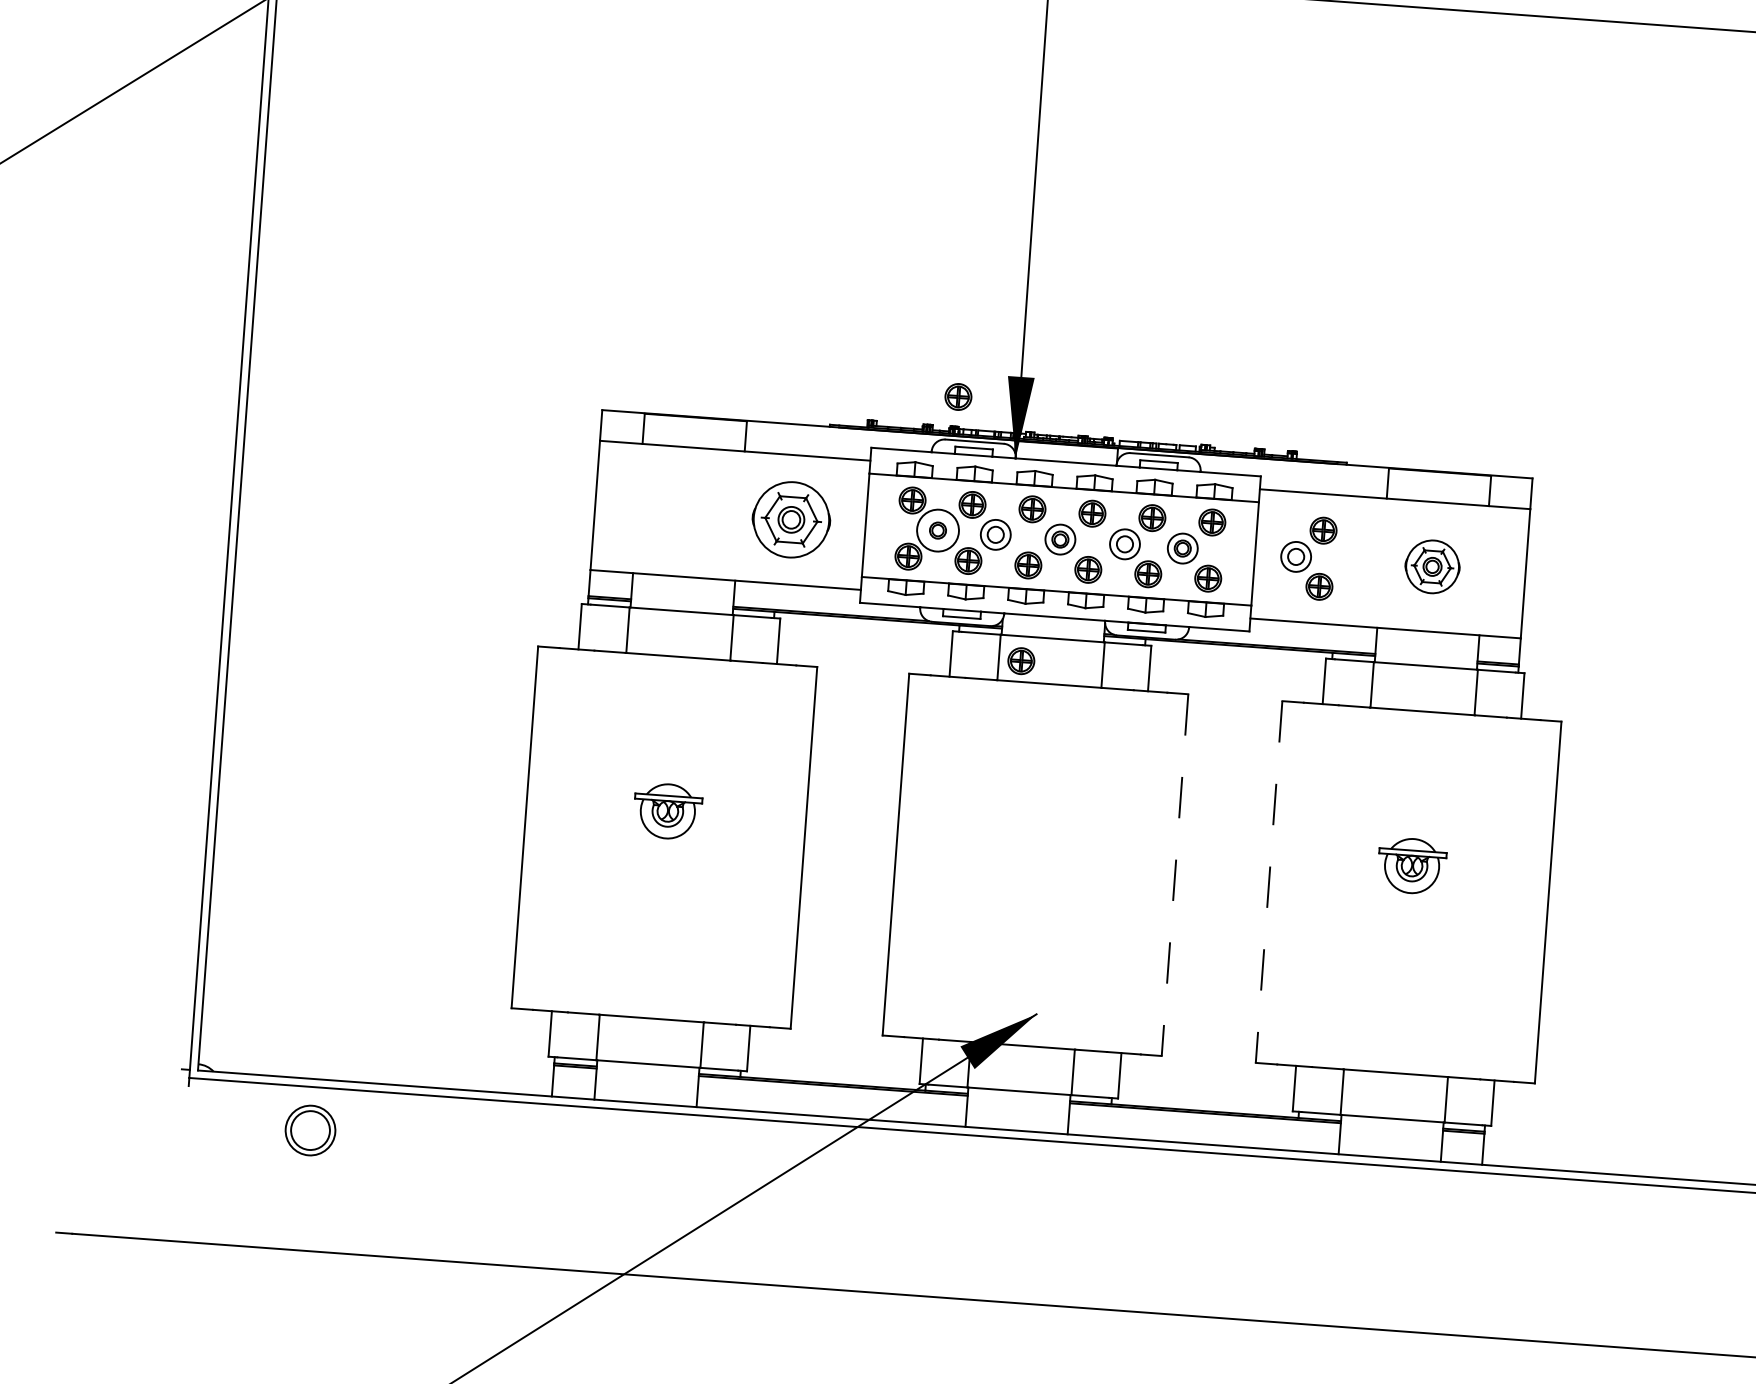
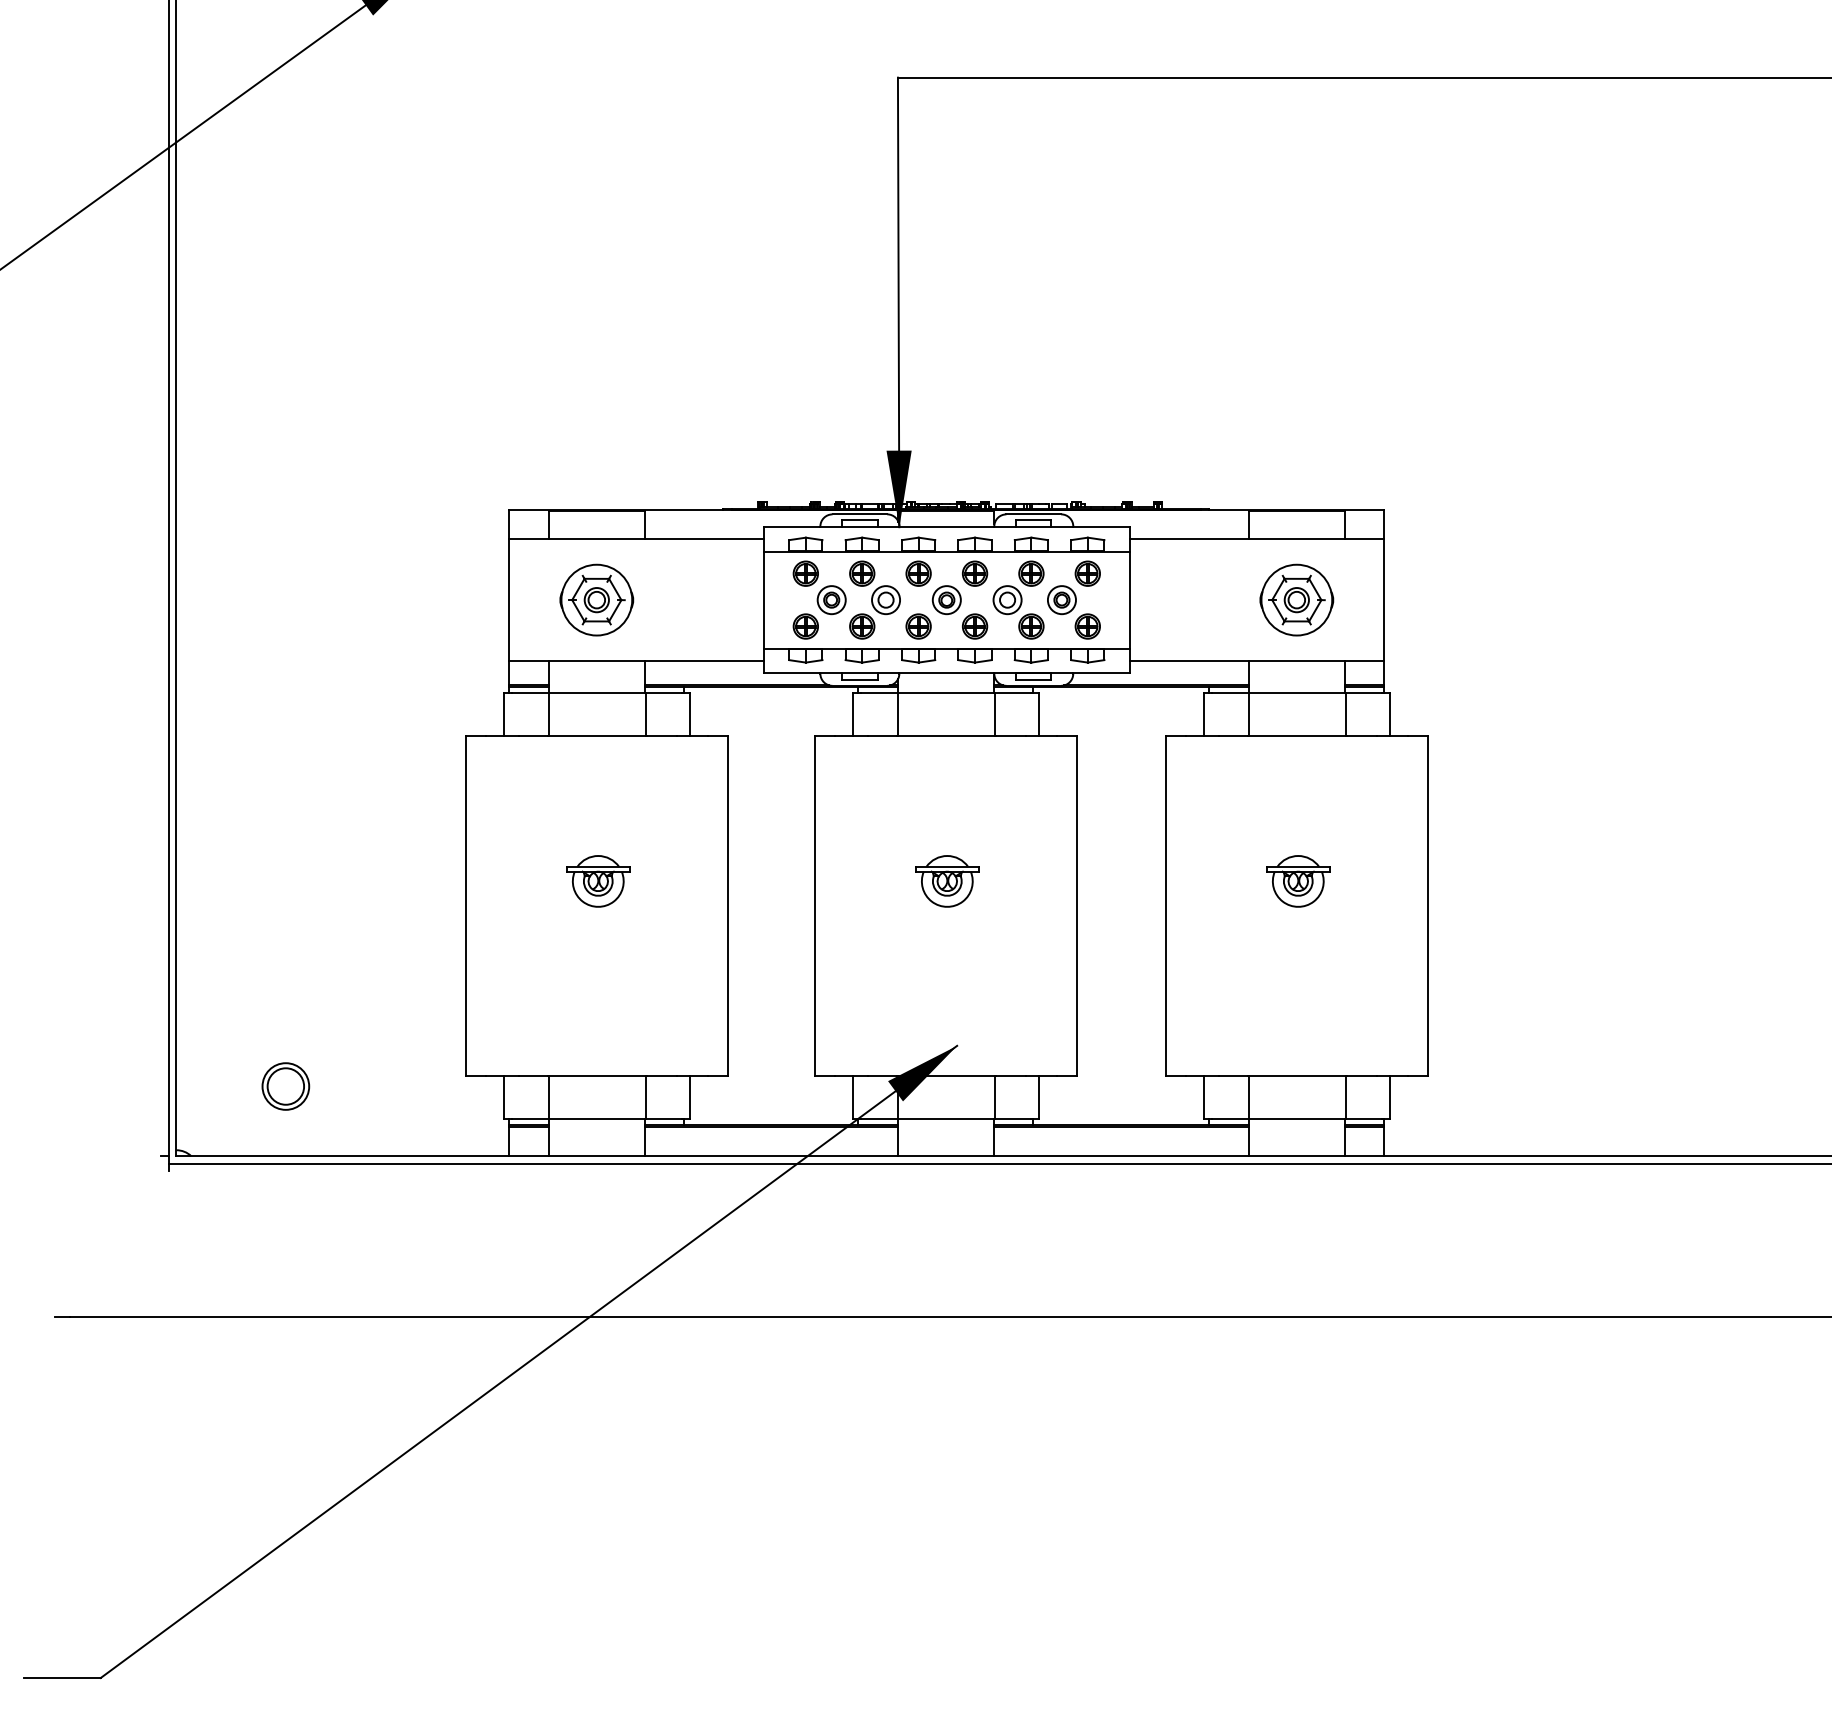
part: (958, 396) -> (841, 473), removed
part: (791, 519) -> (596, 599), moved
circle: (937, 530) -> (831, 600), size x0.71
part: (1307, 557) -> (1179, 599), removed
part: (1432, 566) -> (1296, 599), size x1.43
part: (1021, 661) -> (918, 716), removed
part: (1039, 838) -> (947, 881), added
line: (1175, 875) -> (1077, 906), dashed -> solid
line: (1268, 882) -> (1165, 906), dashed -> solid
part: (310, 1130) -> (285, 1086), moved

